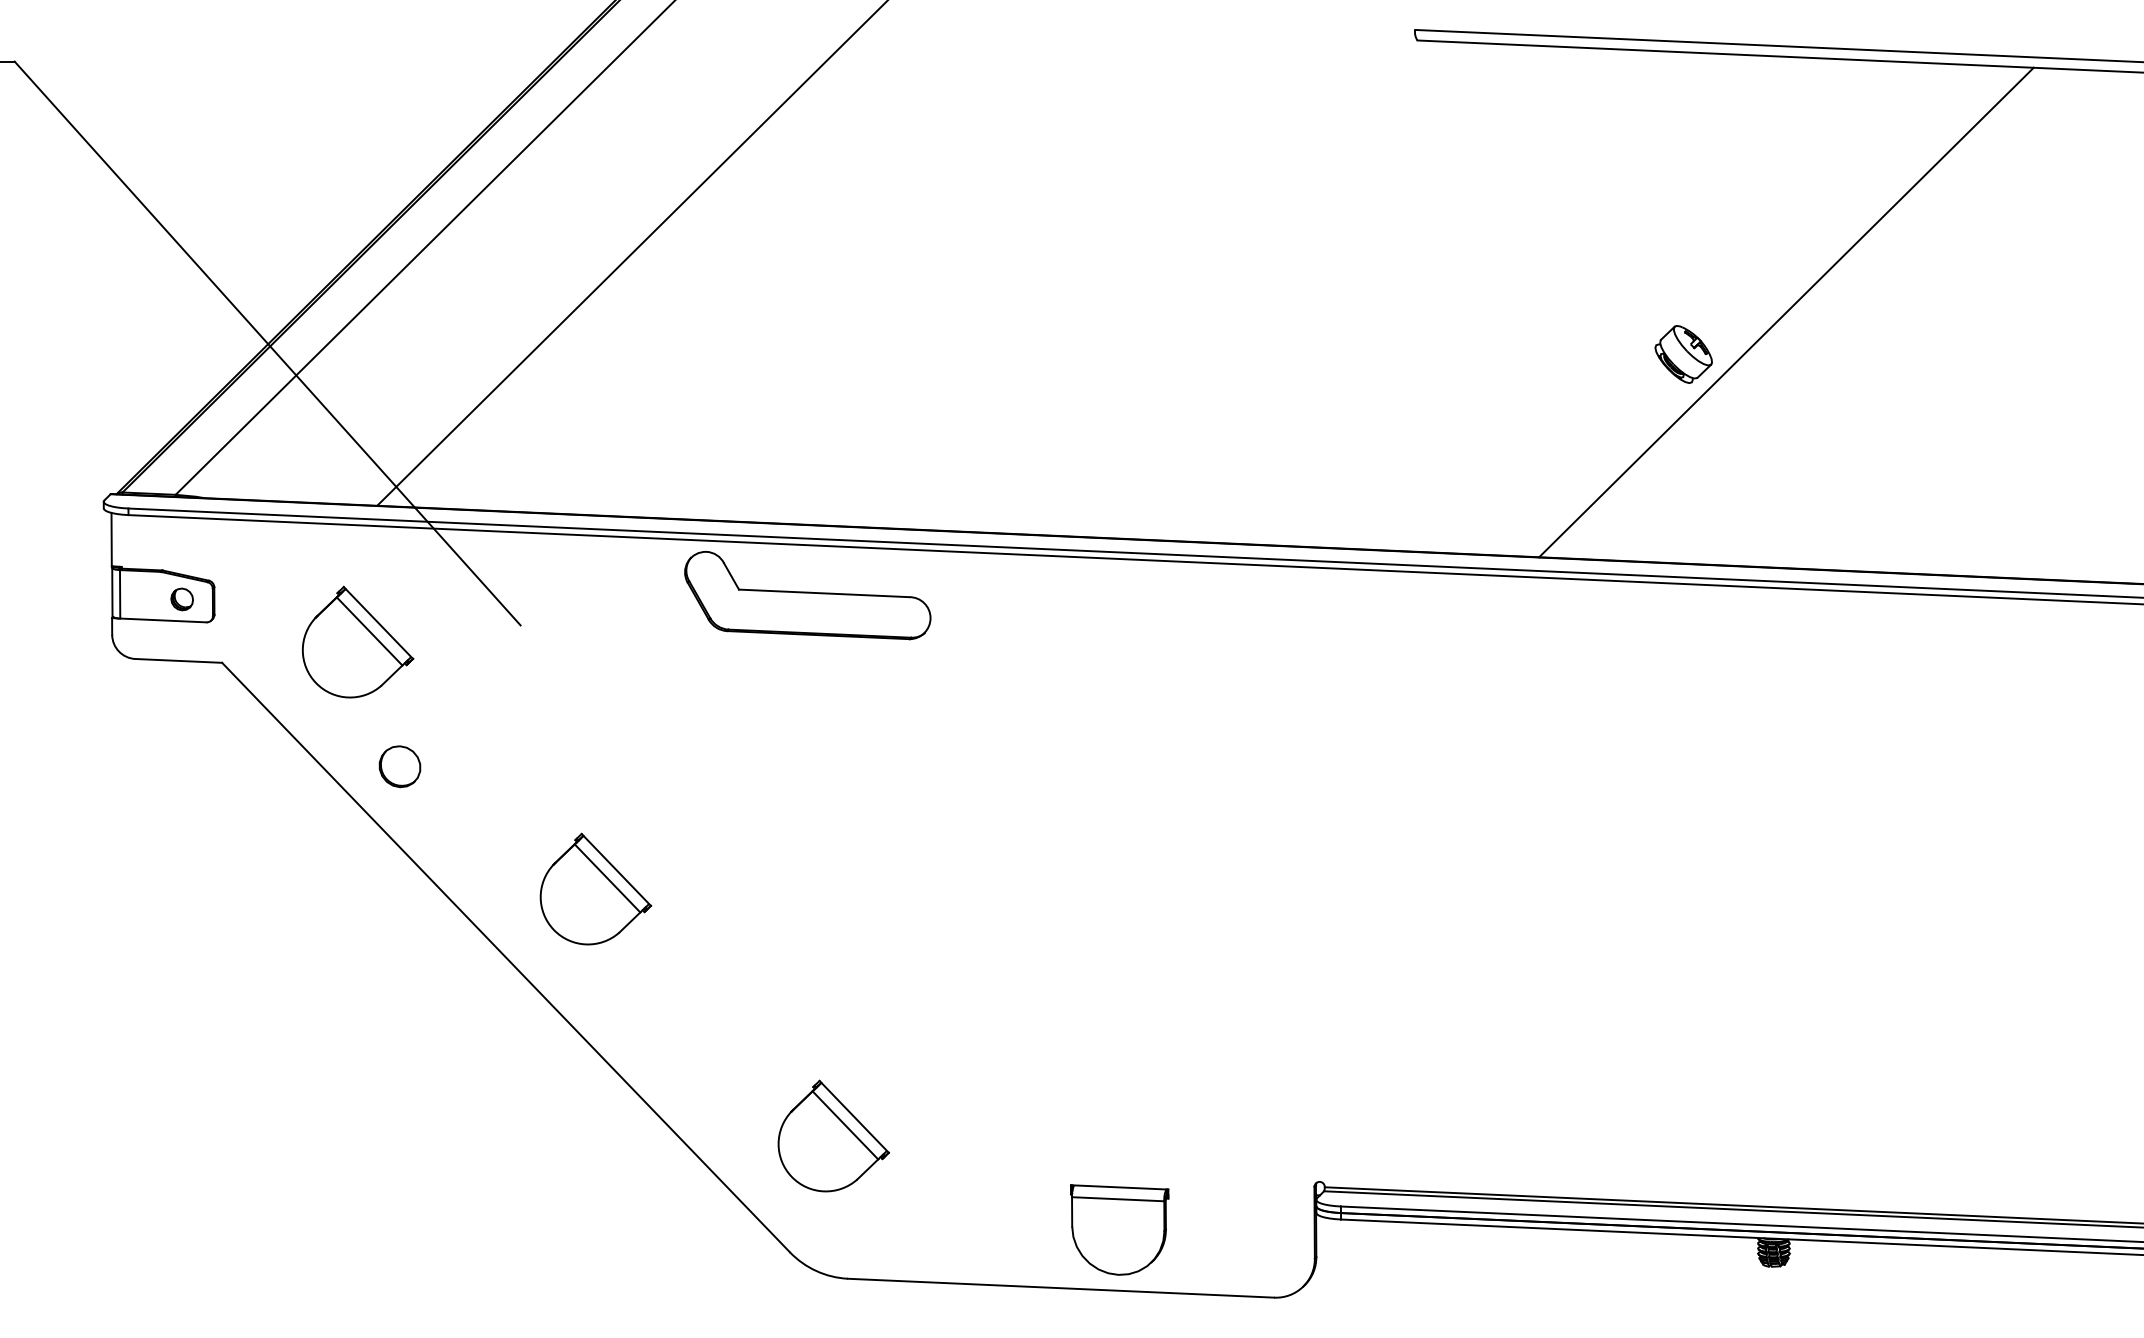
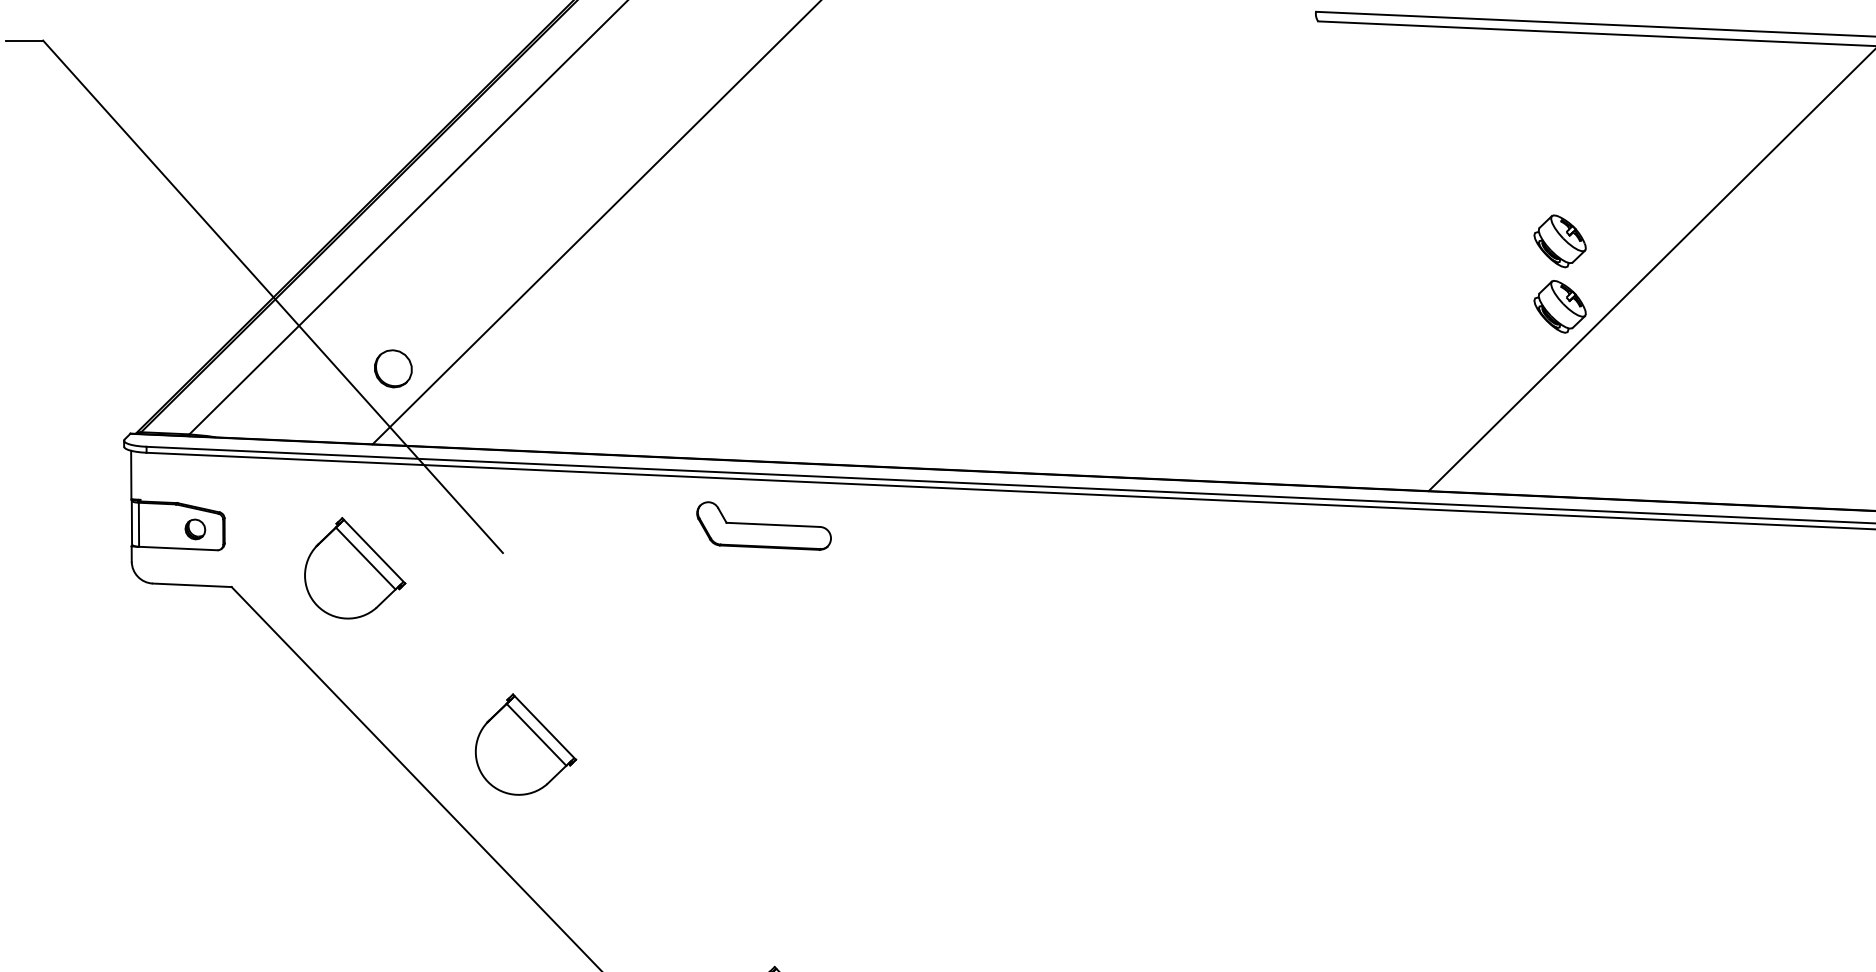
part: (1683, 282) -> (1559, 241), added
part: (807, 595) -> (763, 525), size x0.6
part: (399, 766) -> (392, 368), moved
part: (595, 888) -> (525, 743), moved

